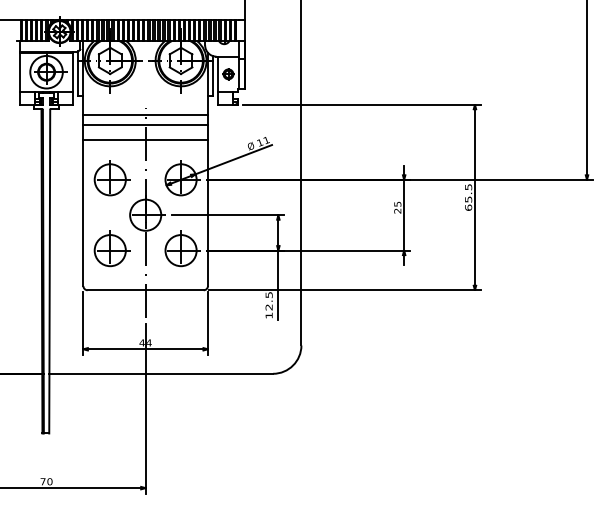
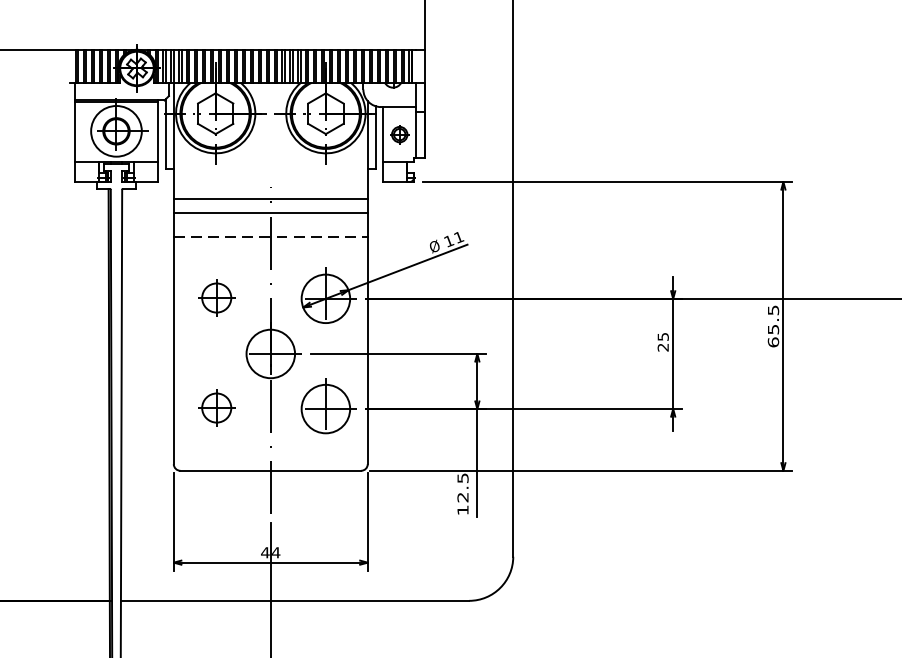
line: (146, 139) -> (272, 236), solid -> dashed
part: (111, 178) -> (217, 296), size x0.6
part: (111, 248) -> (217, 405), size x0.6

